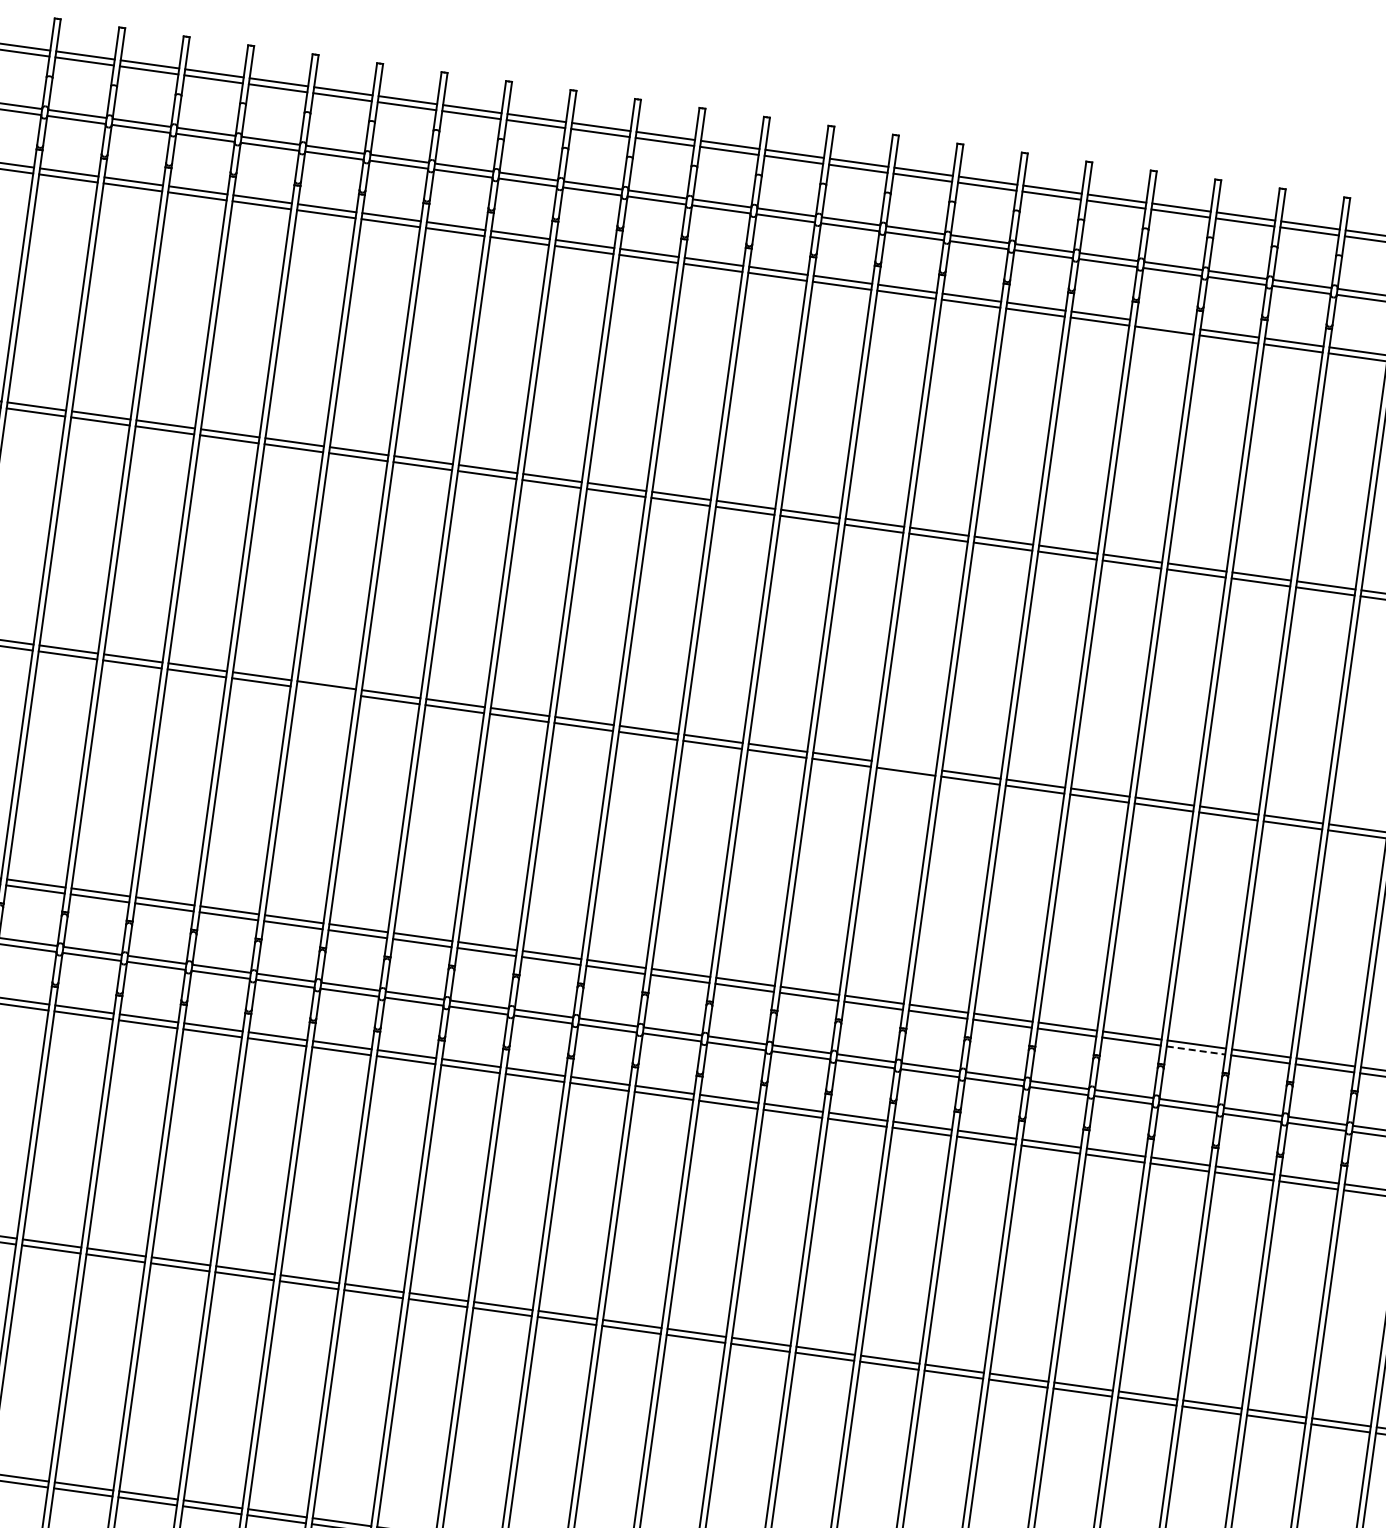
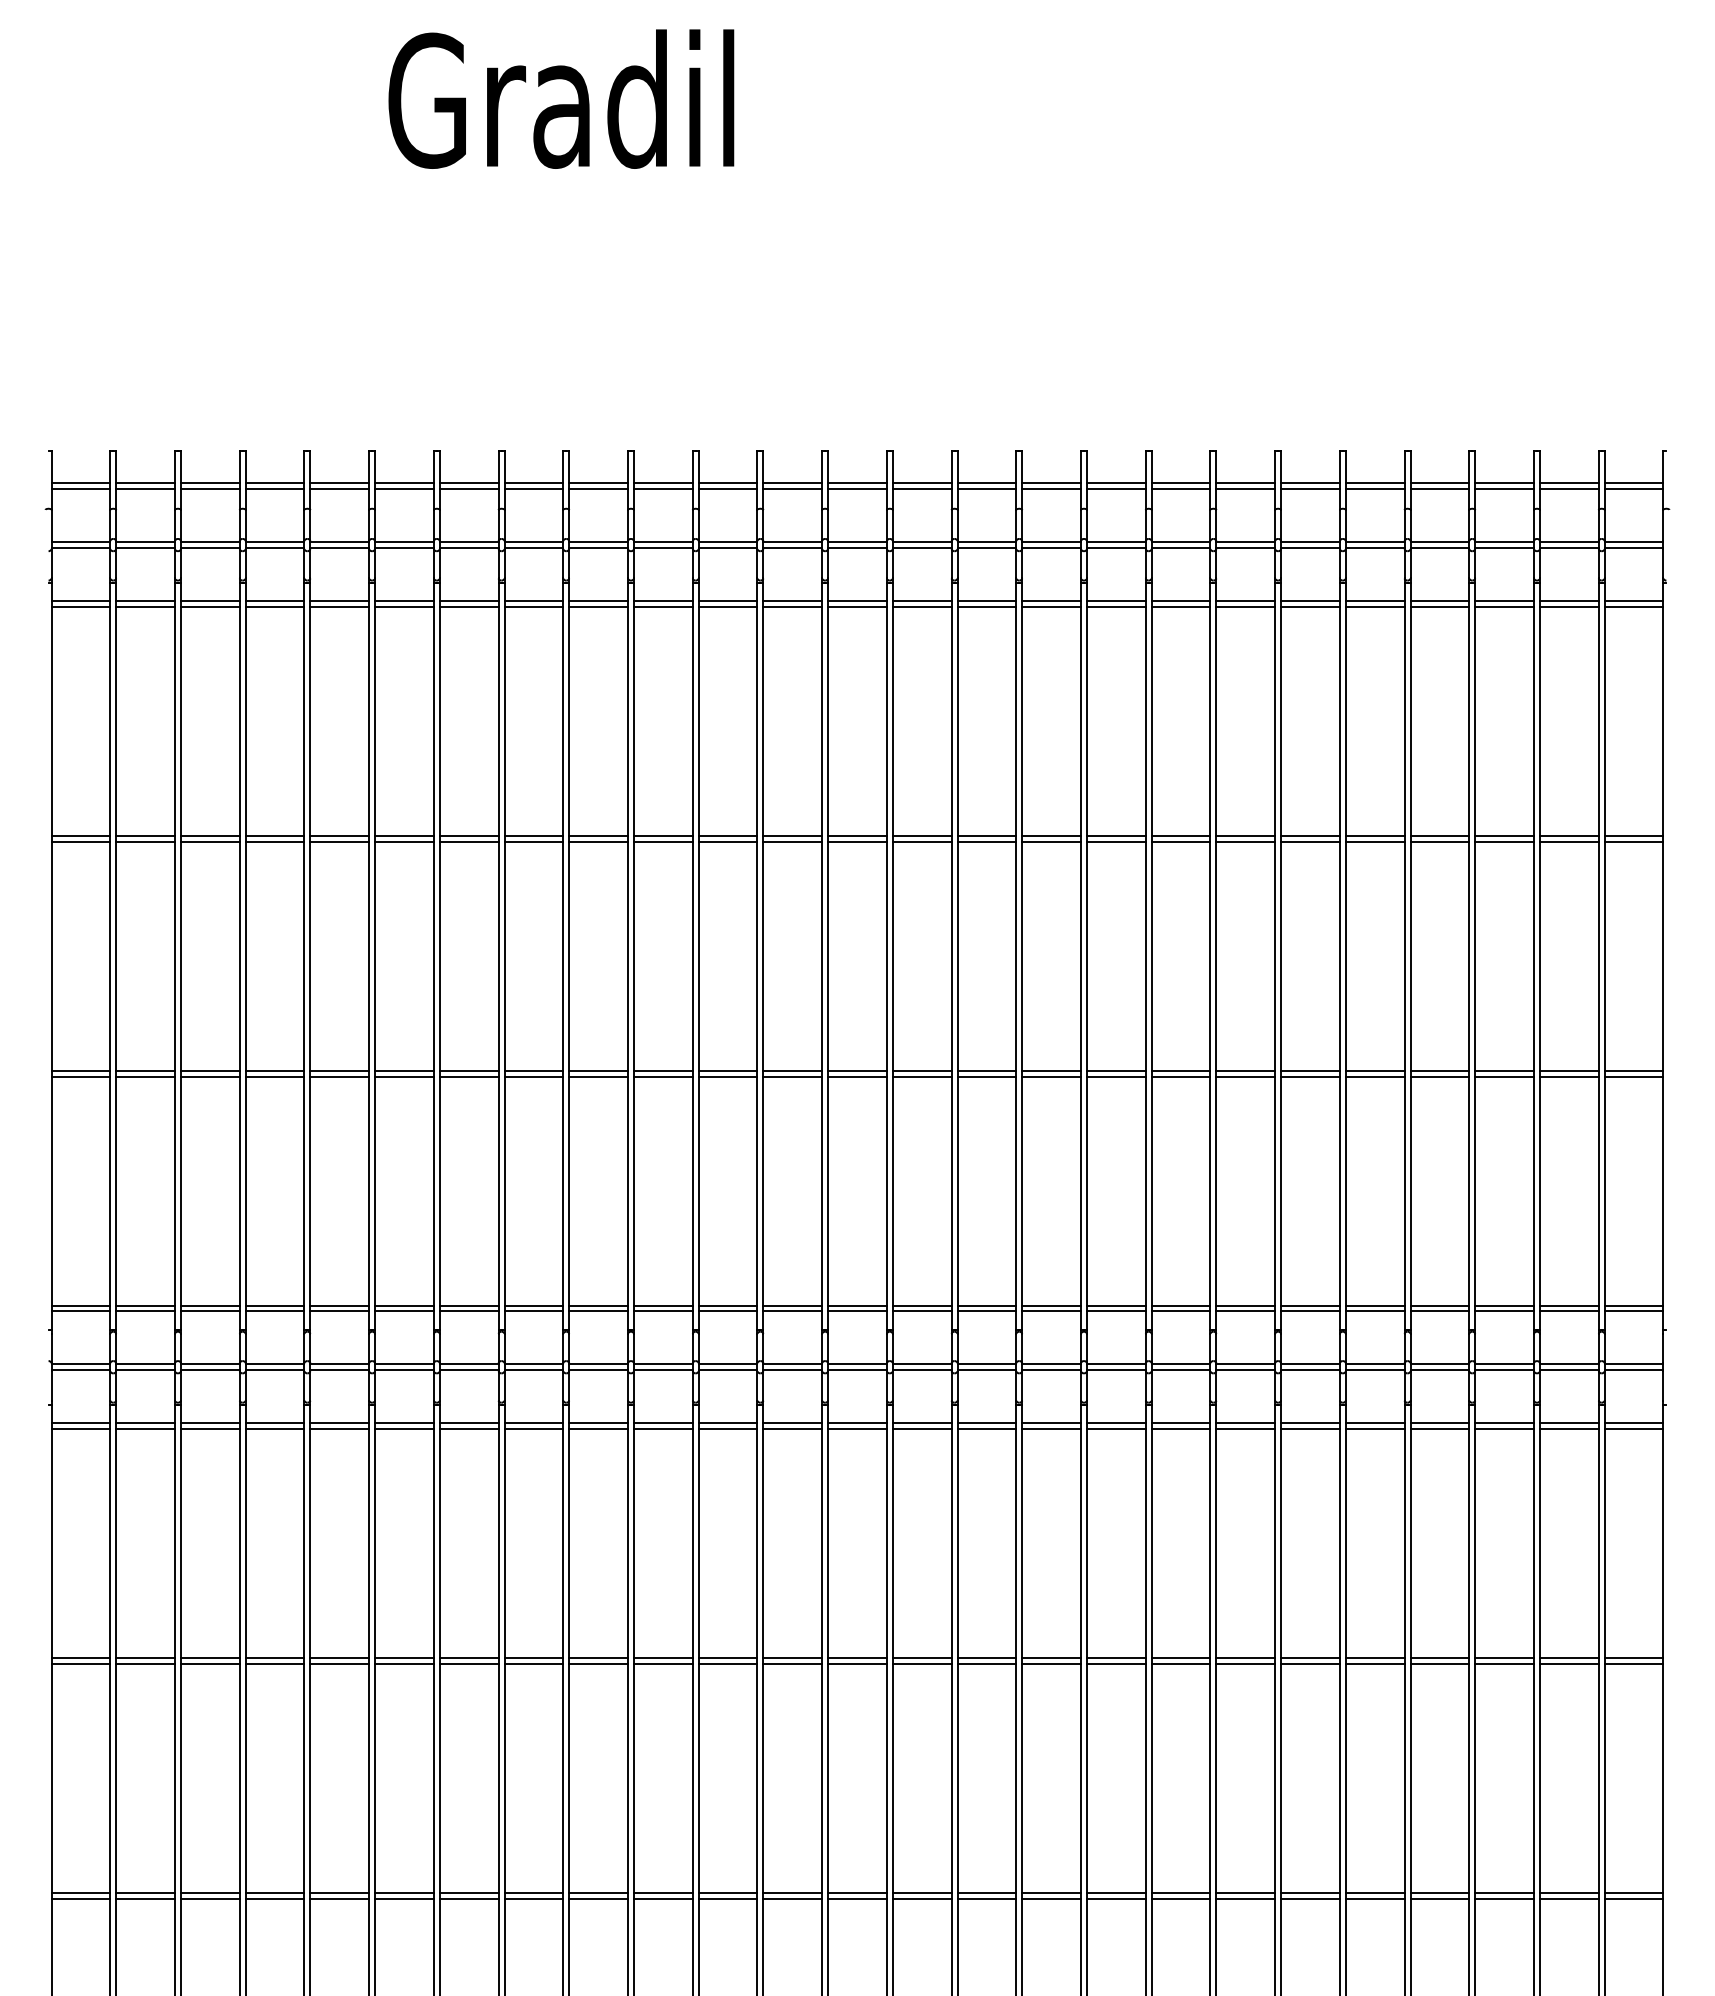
line: (1165, 324) -> (1245, 600), added
line: (325, 691) -> (468, 1076), added
line: (906, 765) -> (1051, 1070), added
line: (1196, 1050) -> (1375, 1311), dashed -> solid

